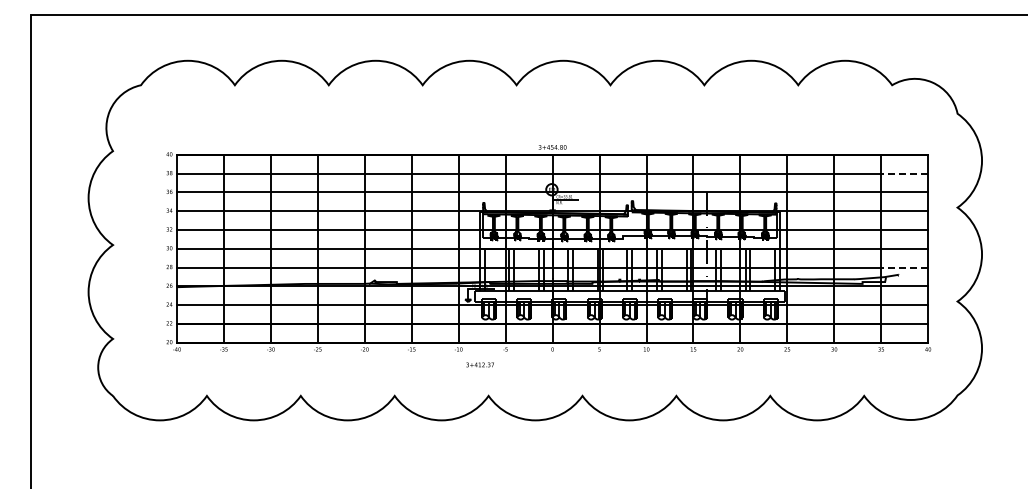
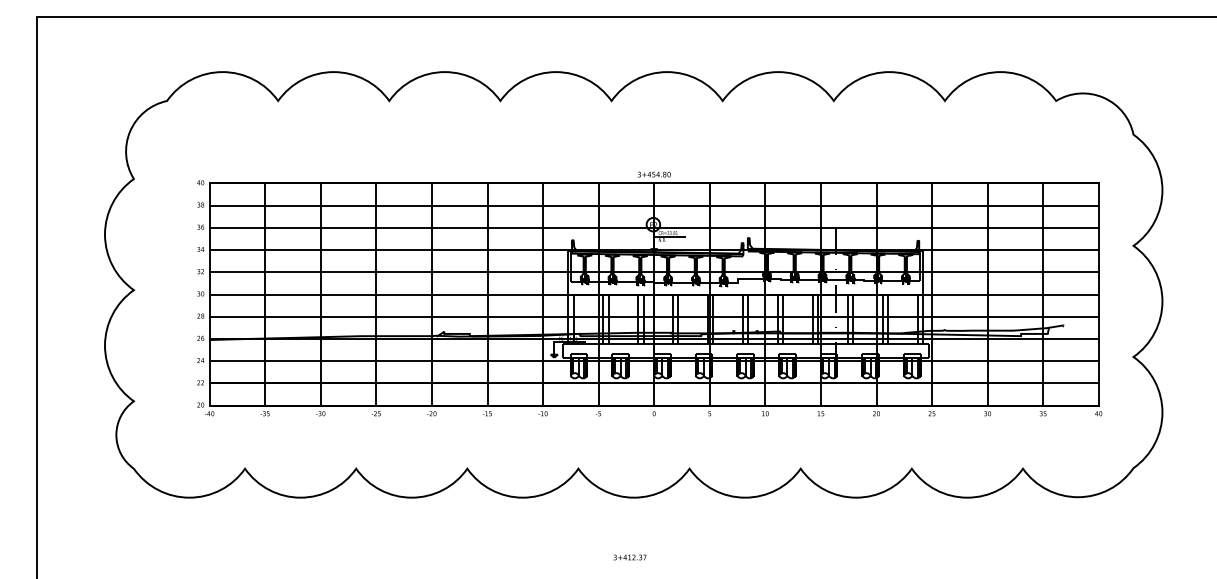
line: (904, 173) -> (1070, 205), dashed -> solid
line: (904, 267) -> (1070, 316), dashed -> solid
text: (479, 364) -> (629, 556), moved

